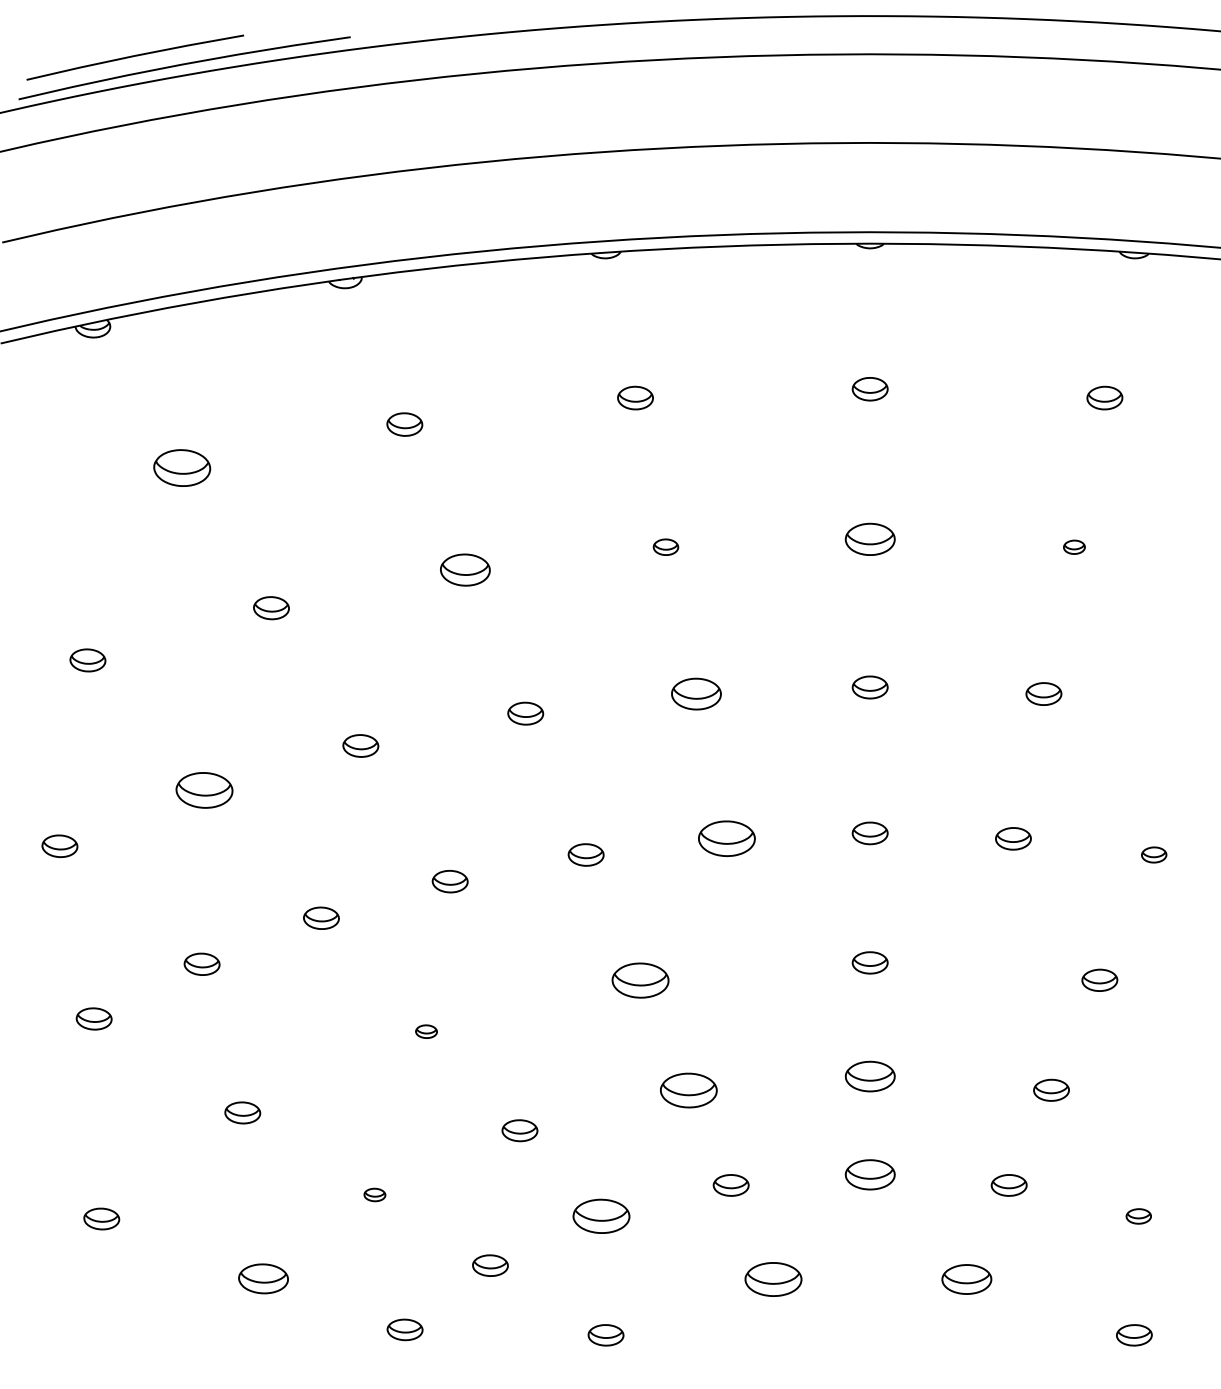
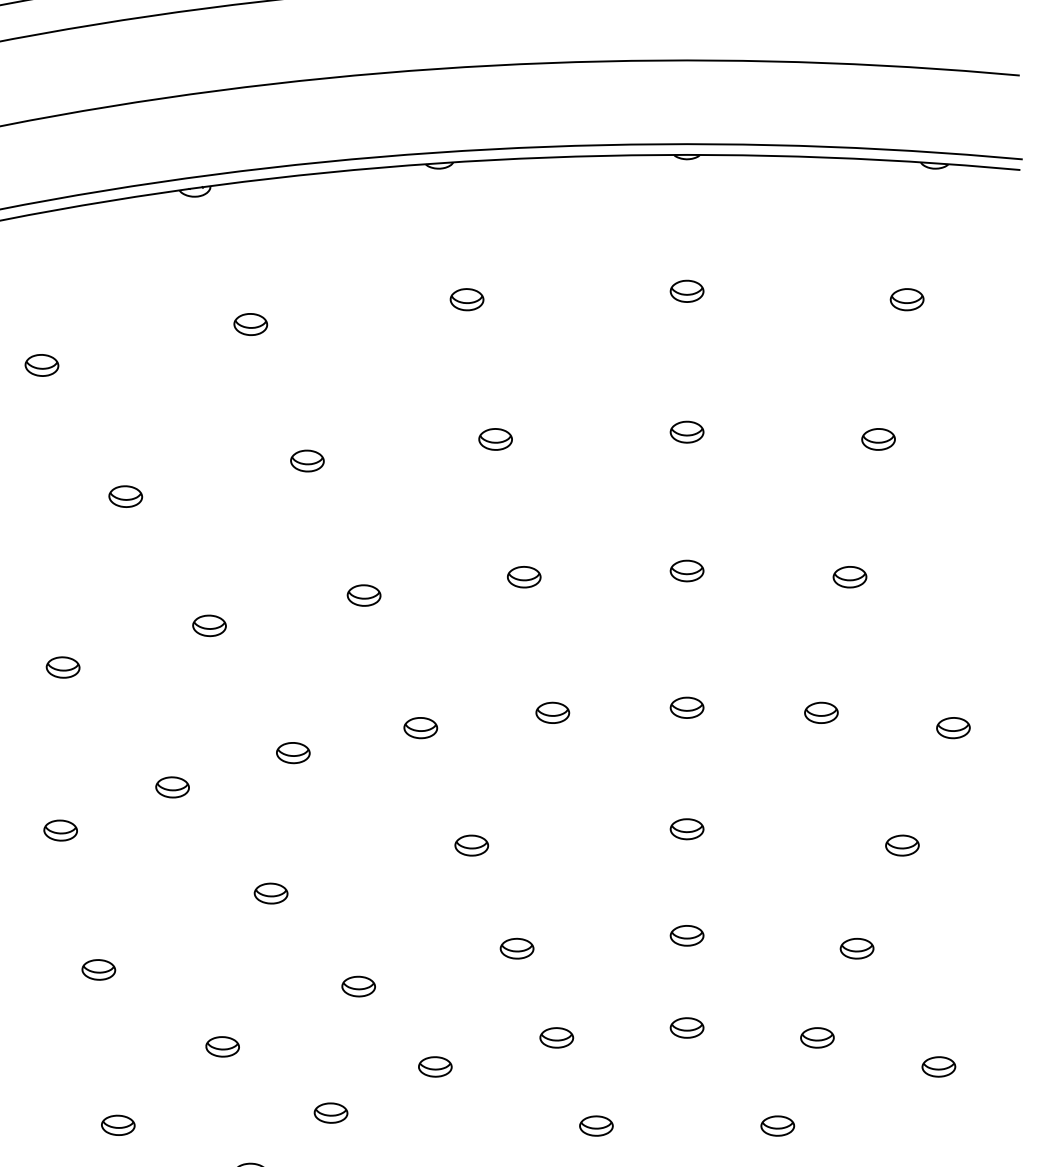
part: (181, 468) -> (41, 365), size x0.62
part: (869, 539) -> (686, 432), size x0.71
part: (665, 547) -> (495, 439), size x1.43
part: (1074, 547) -> (878, 439), size x1.67
part: (464, 570) -> (306, 461), size x0.71
part: (696, 693) -> (524, 576), size x0.71
part: (204, 790) -> (62, 667), size x0.62
part: (726, 838) -> (552, 712), size x0.62
part: (1153, 854) -> (952, 727), size x1.43
part: (640, 979) -> (471, 844), size x0.62
part: (426, 1031) -> (271, 893), size x1.67
part: (869, 1076) -> (686, 935), size x0.71
part: (688, 1089) -> (516, 947), size x0.62
part: (869, 1174) -> (686, 1027), size x0.71
part: (374, 1194) -> (222, 1046), size x1.67
part: (601, 1216) -> (435, 1067), size x0.62
part: (1138, 1216) -> (938, 1067), size x1.43
part: (263, 1278) -> (118, 1125), size x0.71
part: (773, 1279) -> (596, 1126), size x0.62
part: (966, 1279) -> (777, 1126), size x0.71

